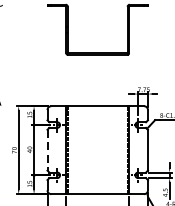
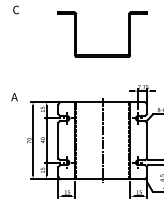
line: (47, 150) -> (58, 140), dashed -> solid
line: (97, 150) -> (102, 140), added

